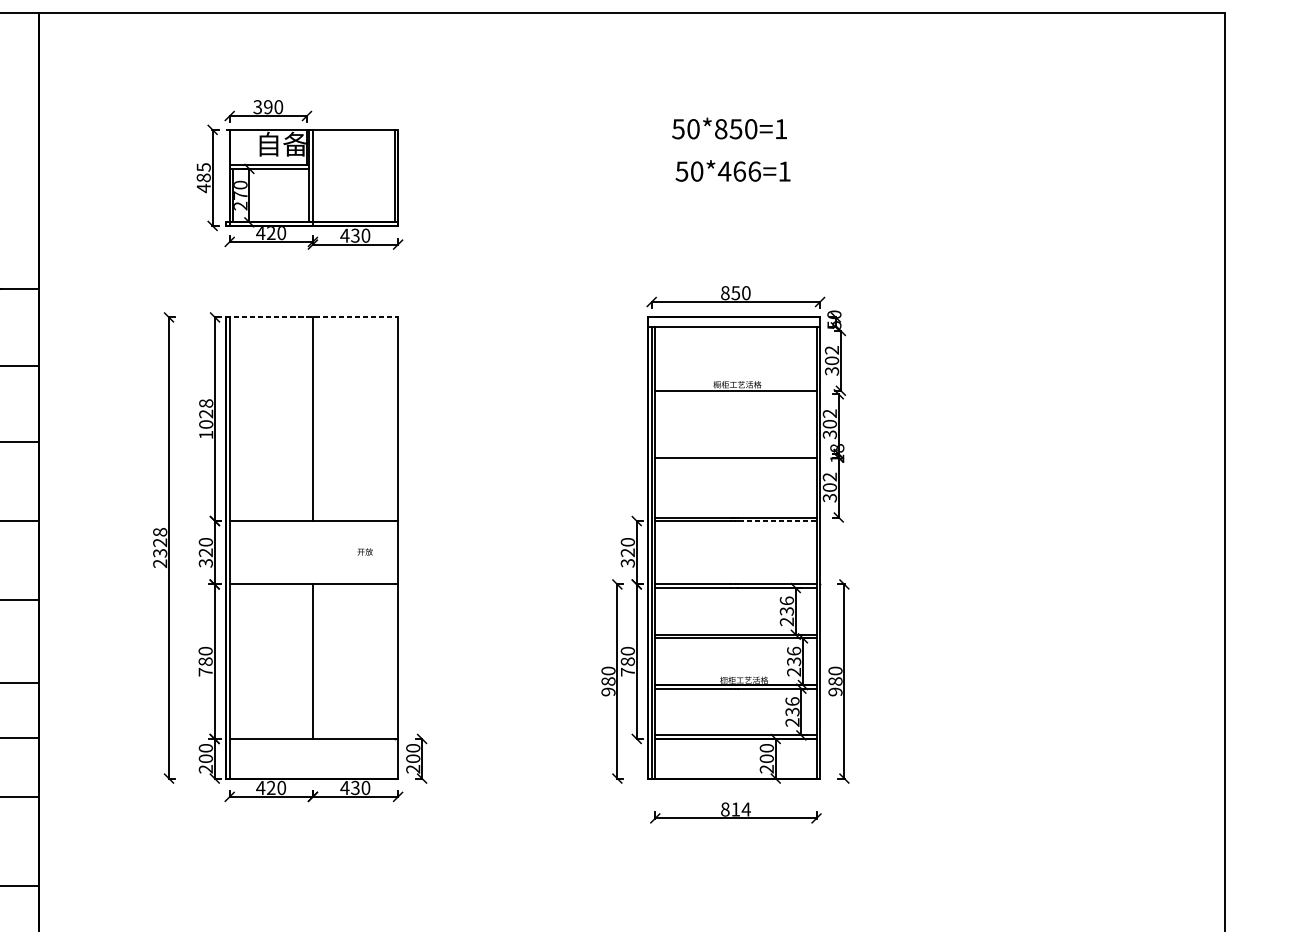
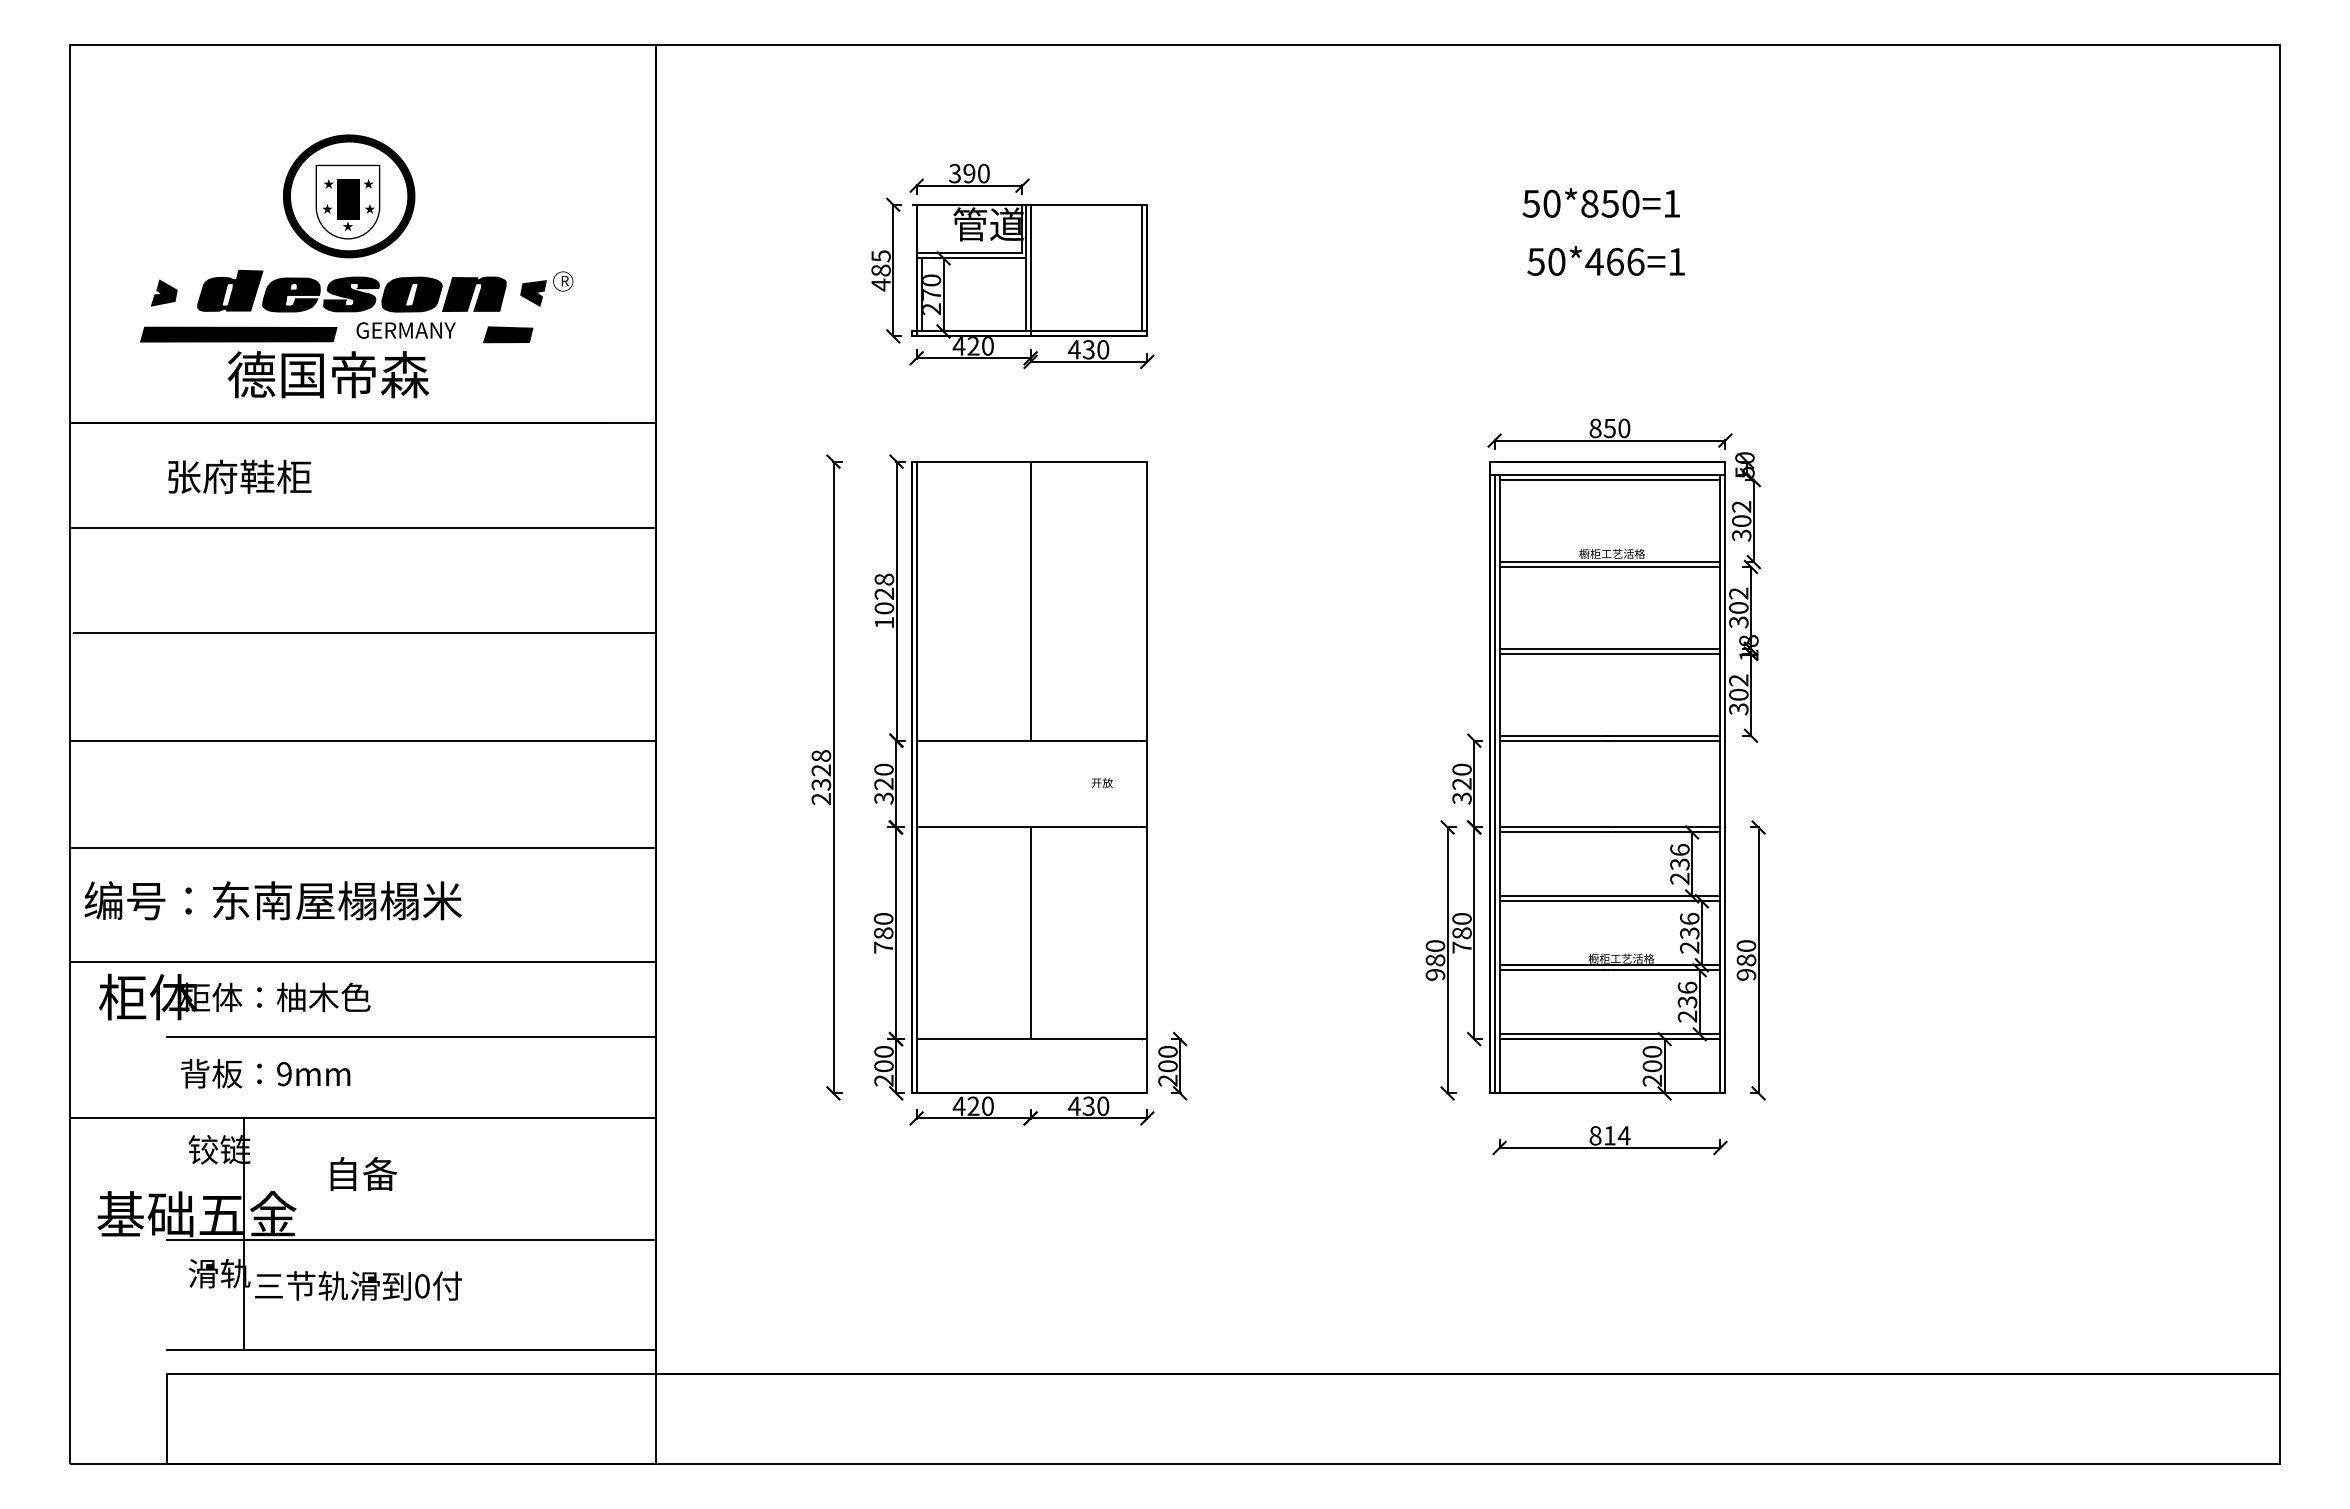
text: (282, 144) -> (988, 224), 自备 -> 管道
line: (312, 317) -> (1029, 461), dashed -> solid
line: (735, 331) -> (1609, 480), added
line: (735, 394) -> (1609, 567), added
line: (735, 453) -> (1609, 648), added
line: (777, 520) -> (1667, 740), dashed -> solid

